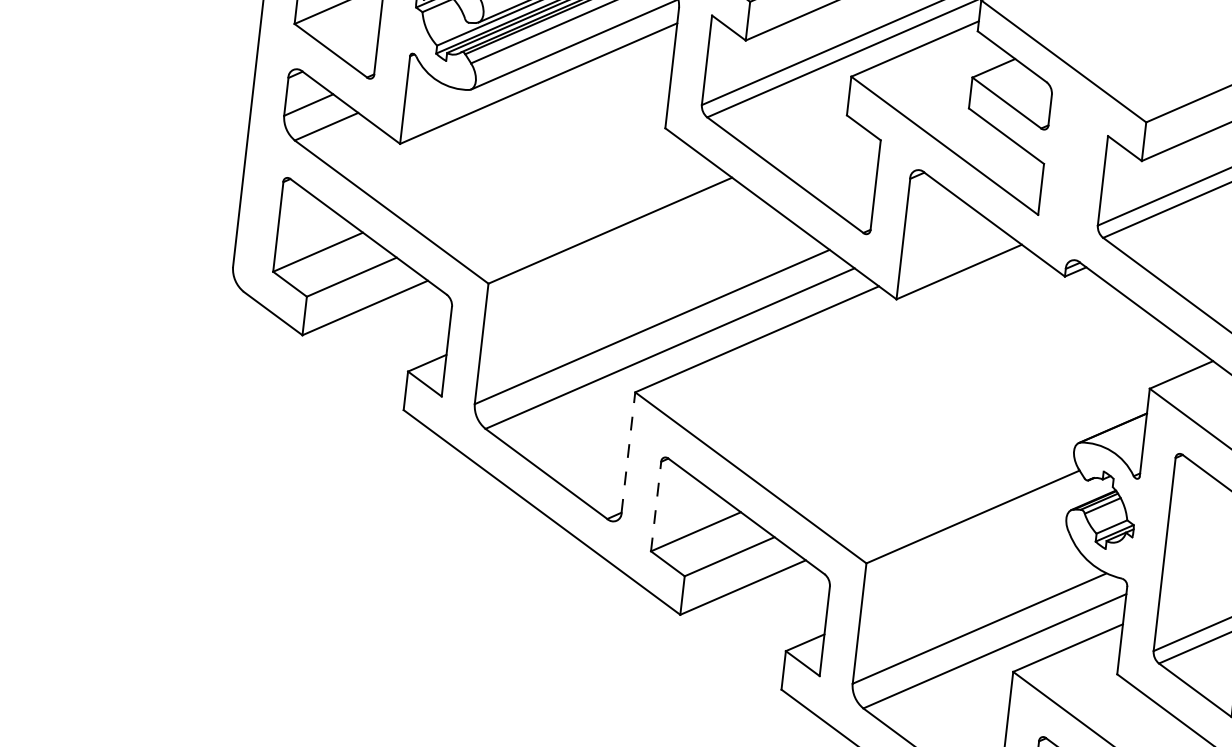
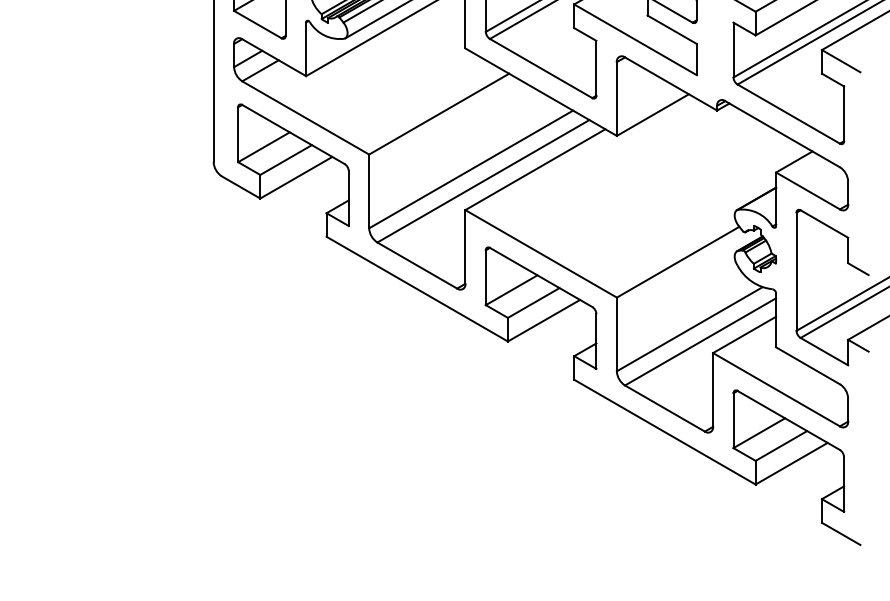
line: (628, 451) -> (465, 246), dashed -> solid
line: (655, 506) -> (485, 277), dashed -> solid

